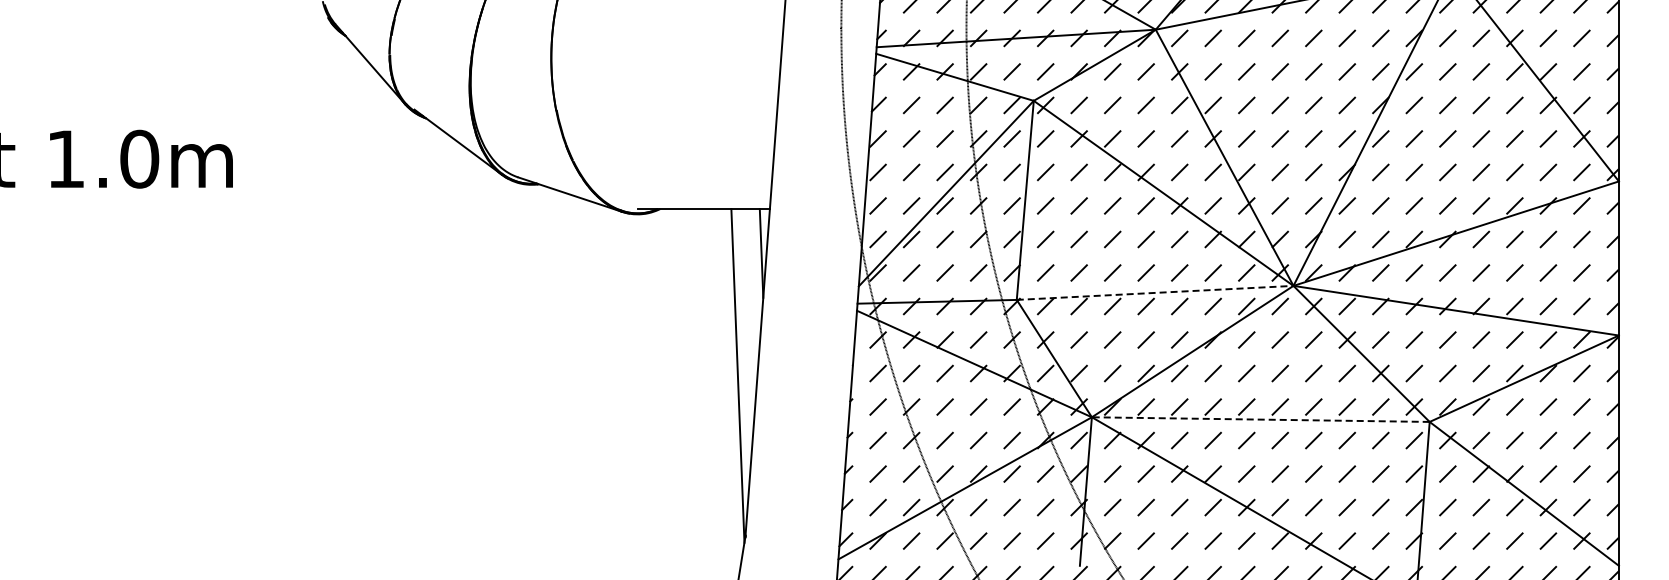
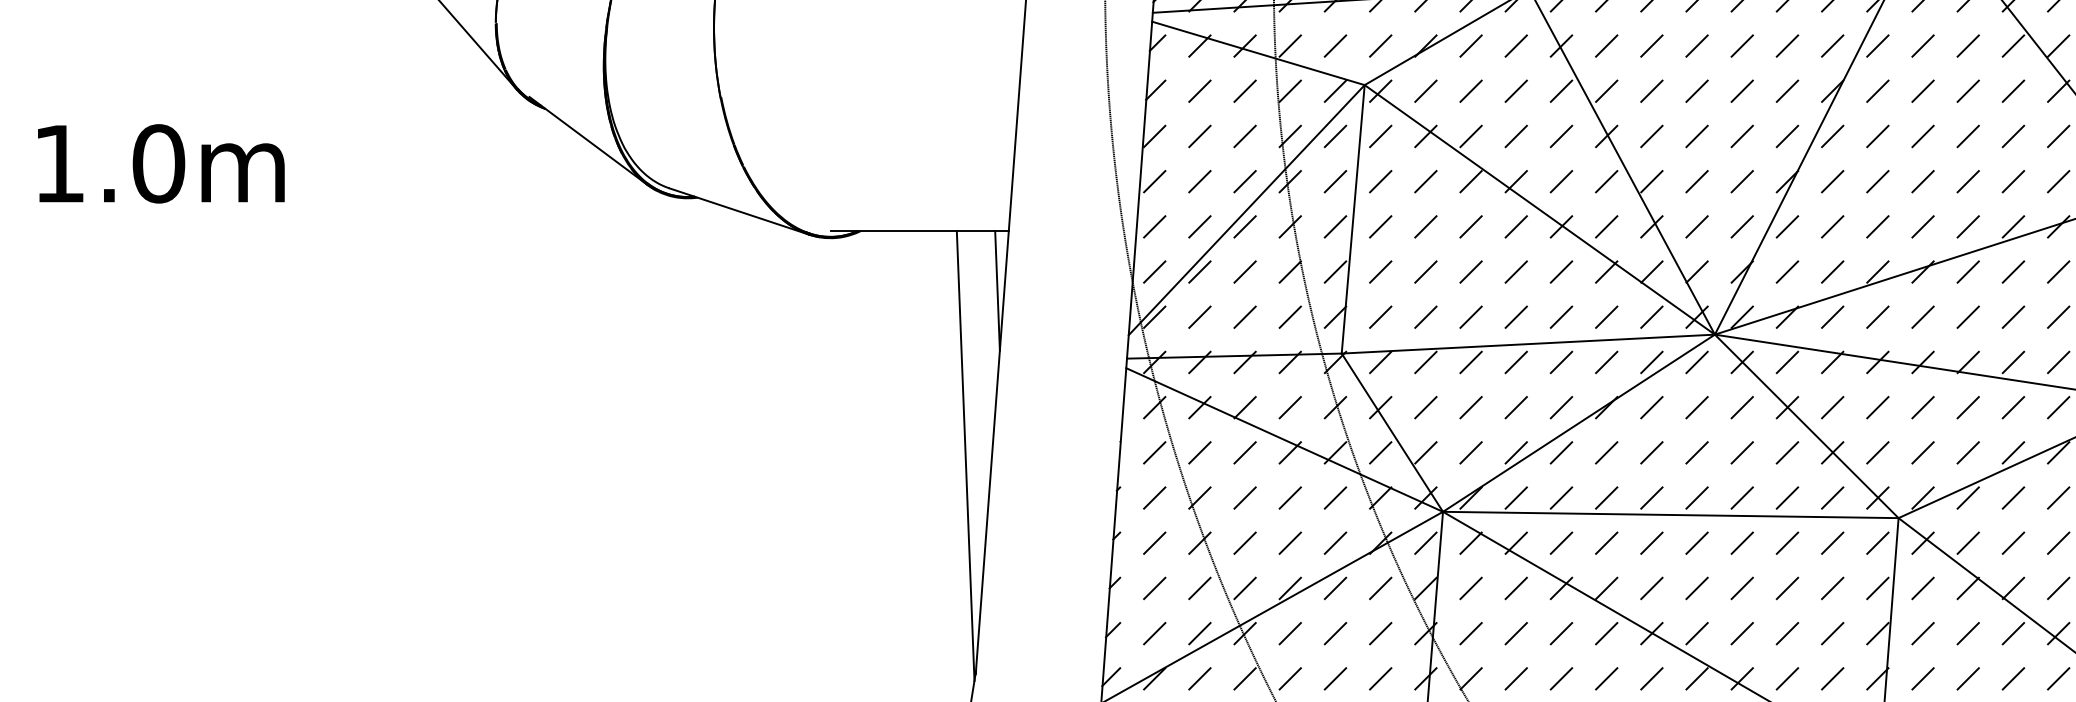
line: (1155, 292) -> (1528, 343), dashed -> solid
line: (1260, 419) -> (1670, 514), dashed -> solid

